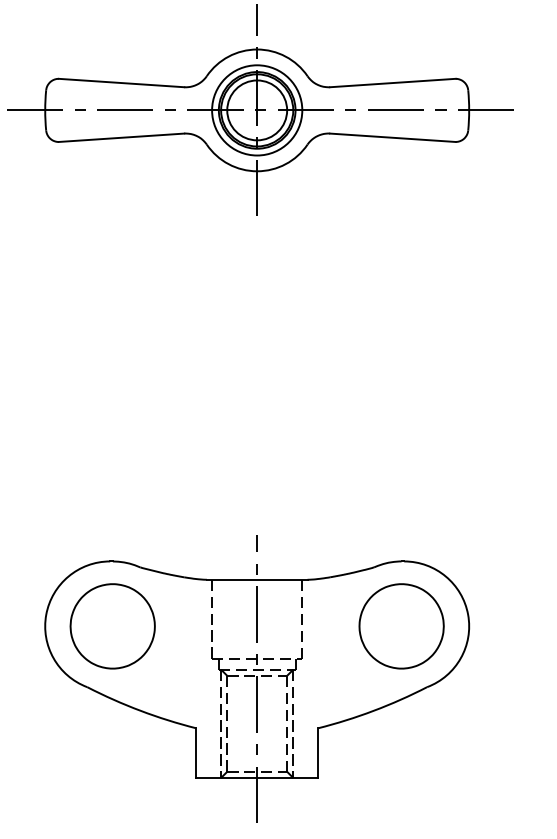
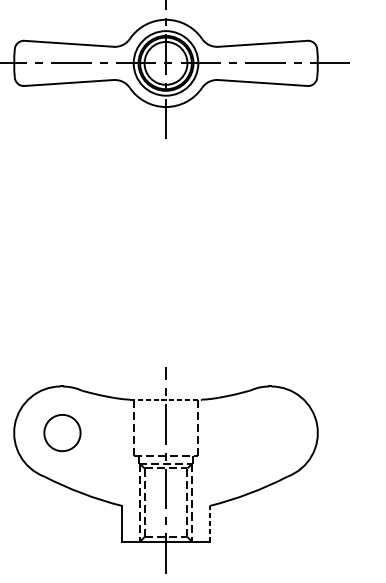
line: (257, 579) -> (166, 399), solid -> dashed
part: (112, 626) -> (62, 433), size x0.6
part: (401, 626) -> (269, 433), removed
line: (318, 753) -> (209, 524), solid -> dashed

